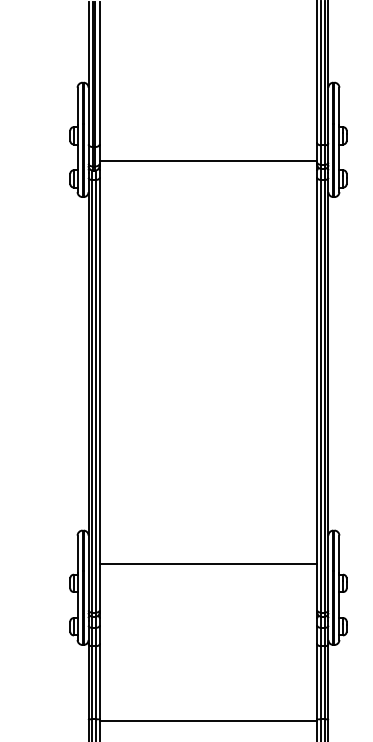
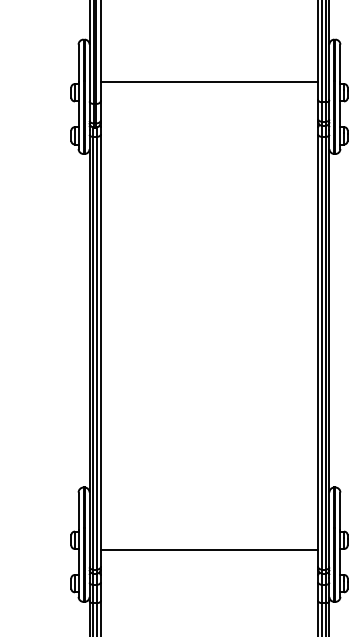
line: (208, 160) -> (209, 81), moved
line: (208, 564) -> (209, 550), moved

